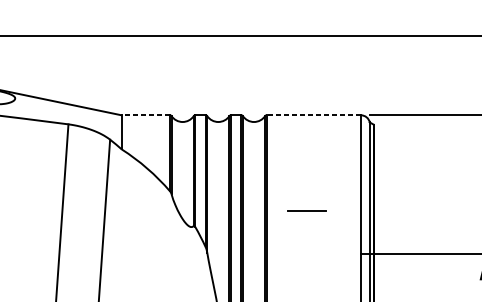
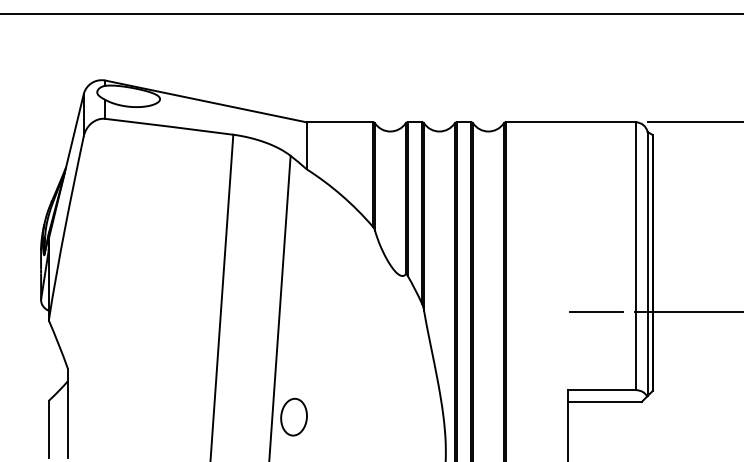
line: (145, 115) -> (339, 122), dashed -> solid
line: (313, 115) -> (570, 122), dashed -> solid
line: (307, 209) -> (596, 311), moved

